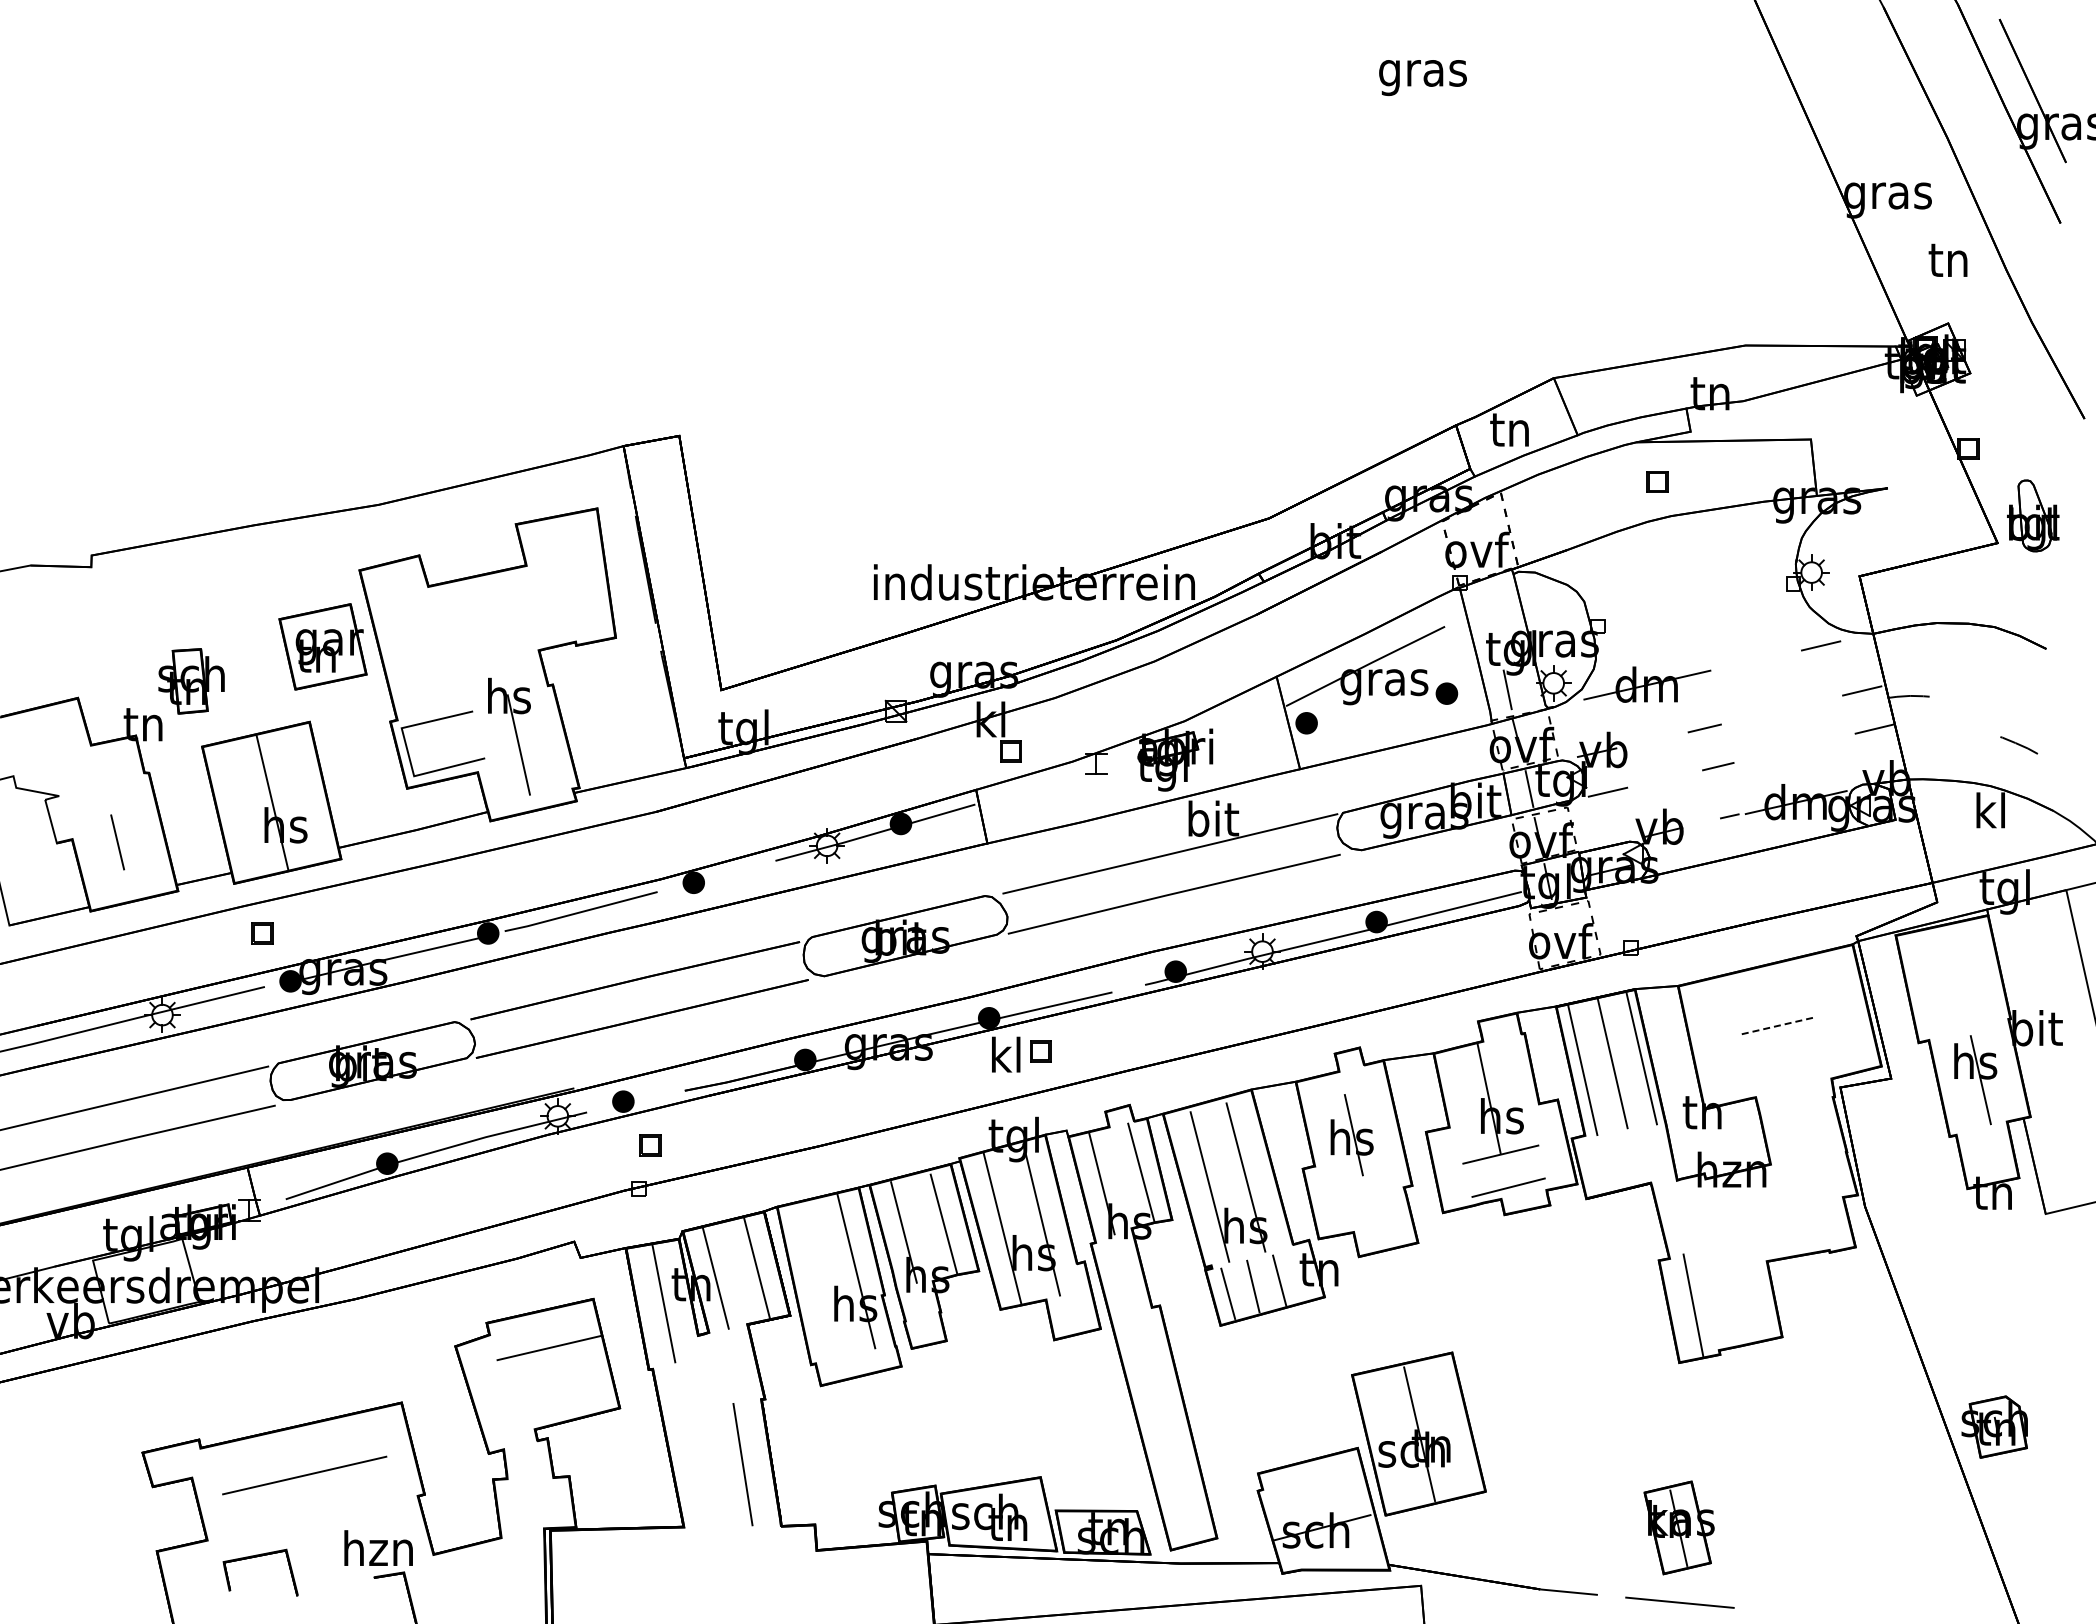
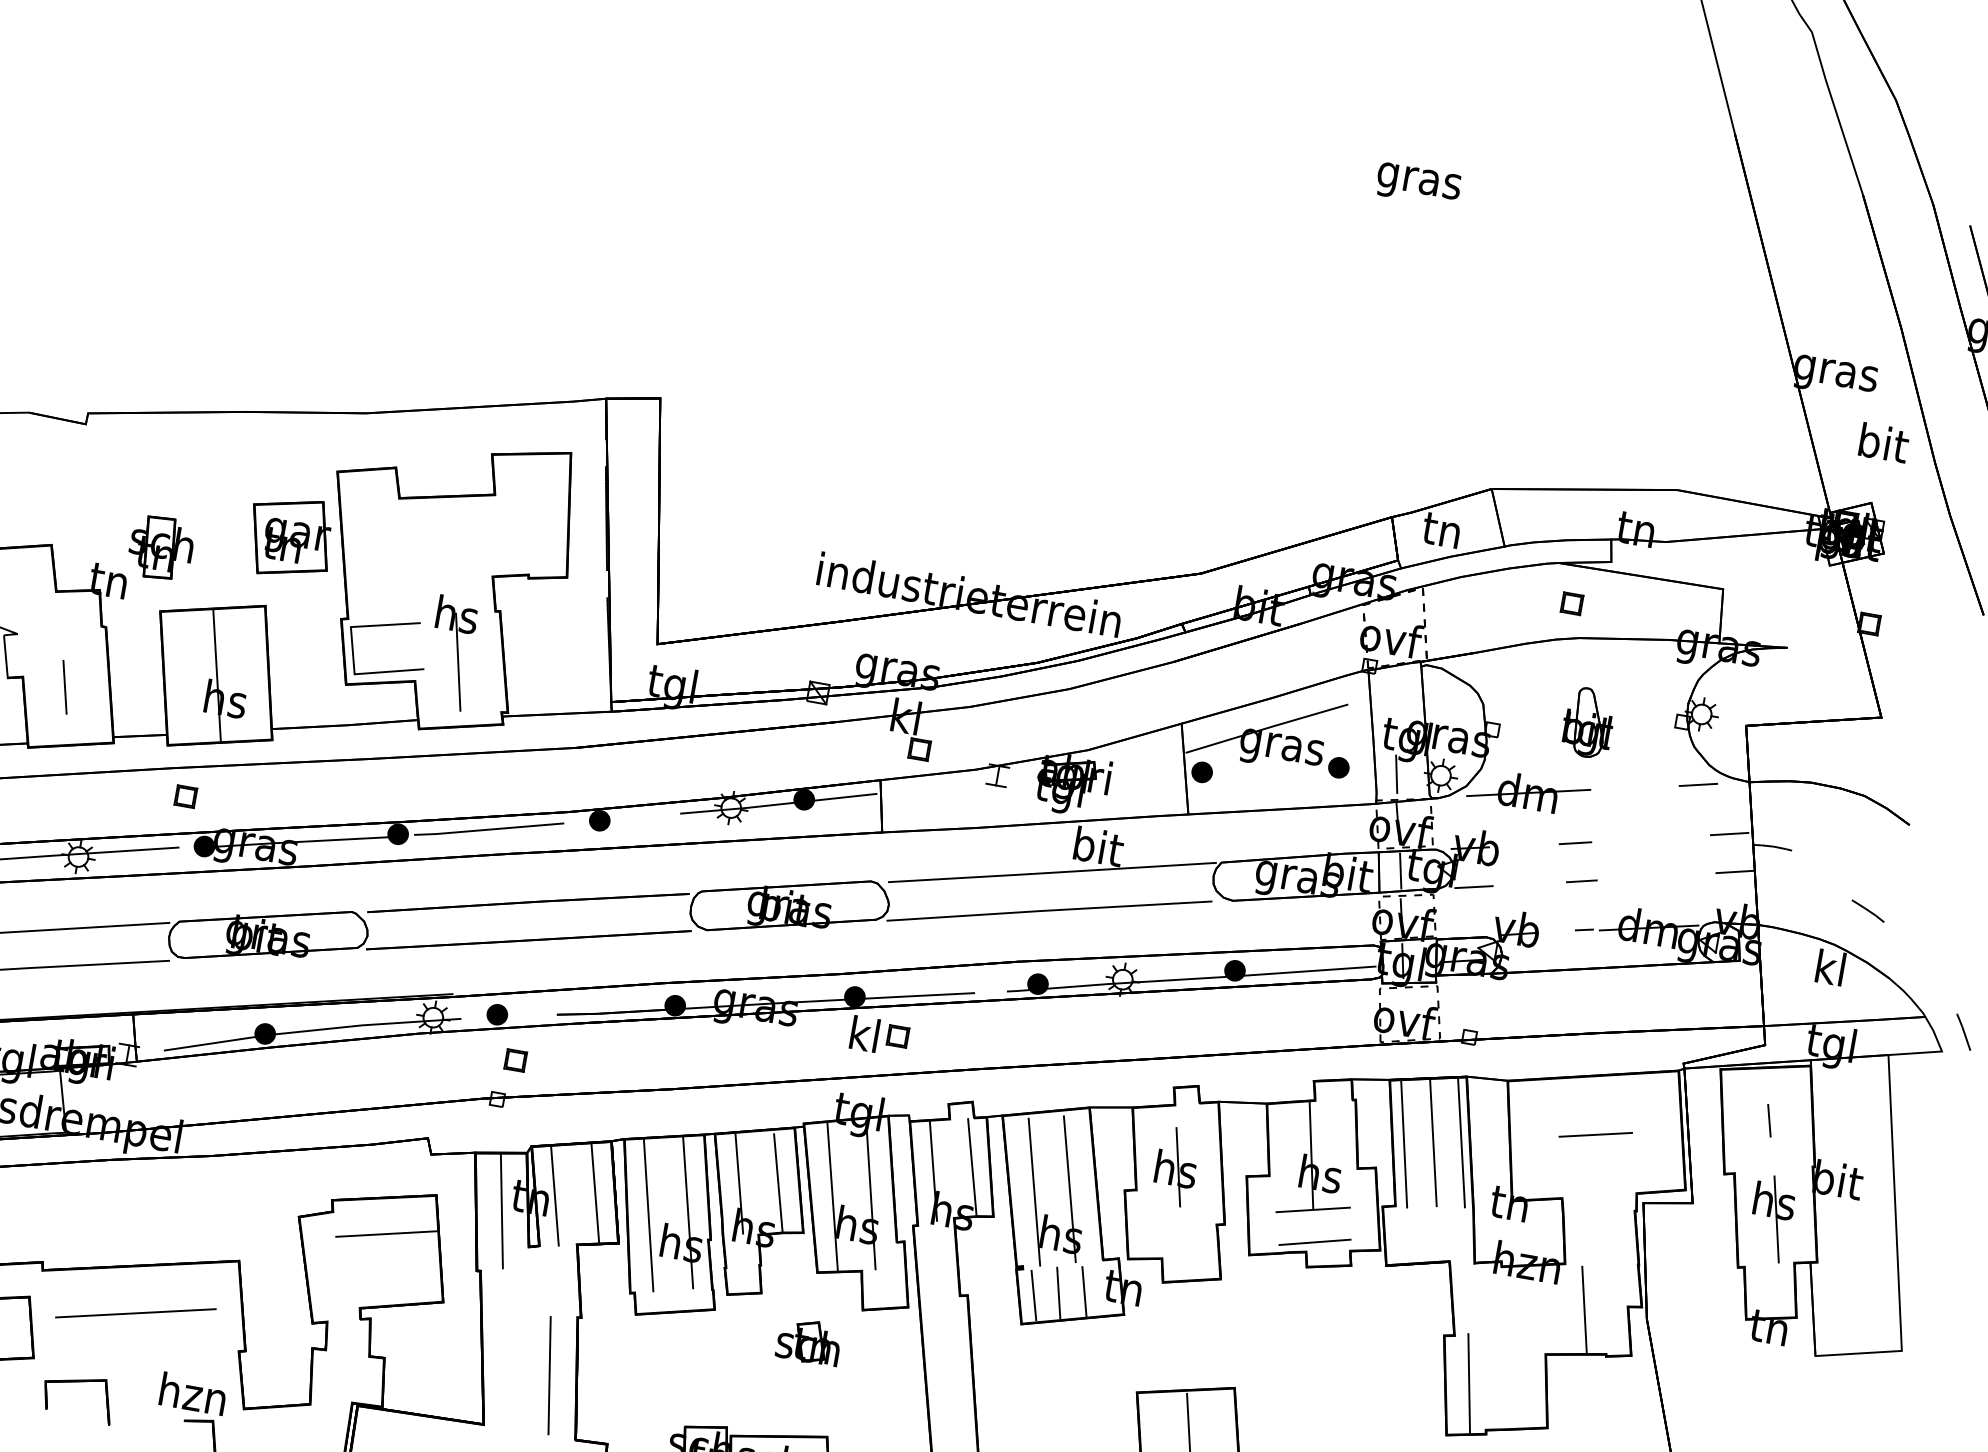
text: (1950, 259) -> (1884, 443), tn -> bit
part: (2033, 515) -> (1588, 722), moved
line: (1955, 979) -> (1769, 1120), added
line: (1778, 1025) -> (1595, 1134), dashed -> solid
line: (1798, 1208) -> (1584, 1309), added
line: (815, 1280) -> (648, 1214), added
part: (1004, 1381) -> (809, 1340), added

